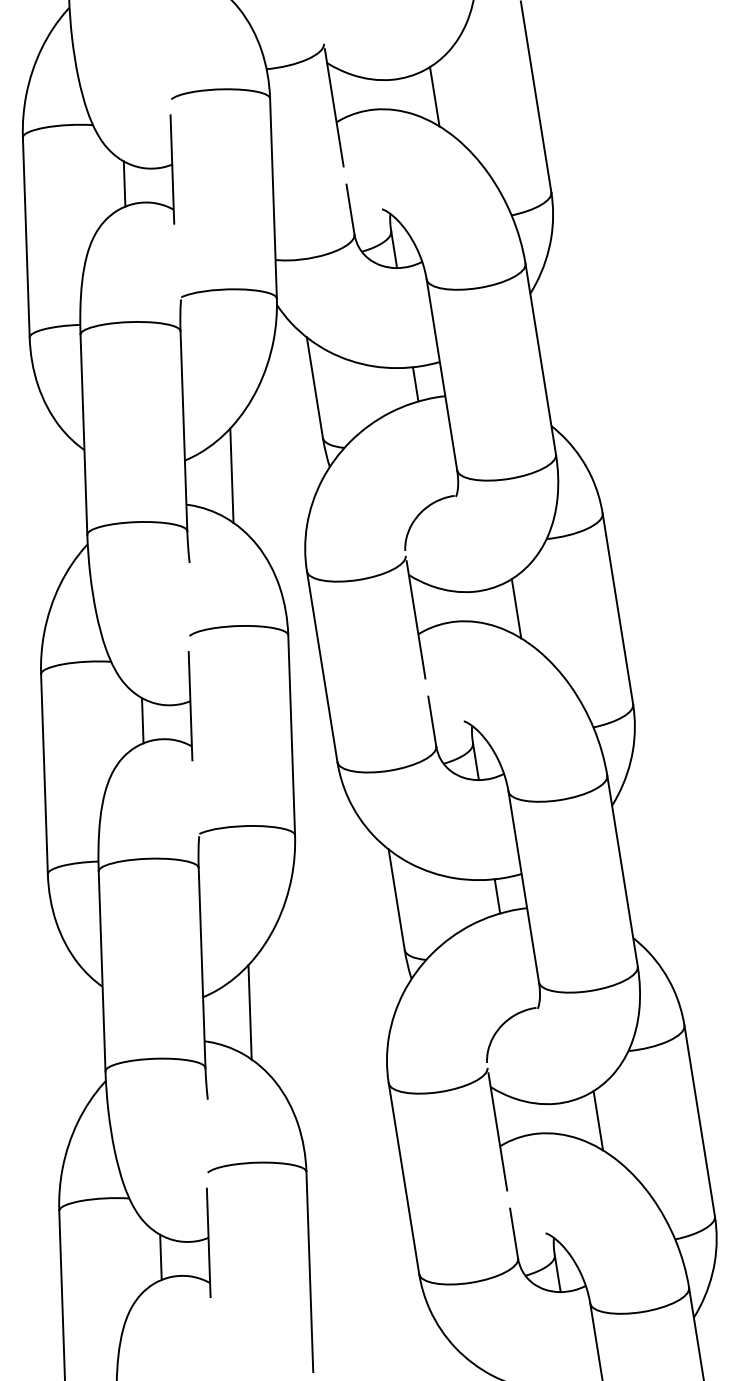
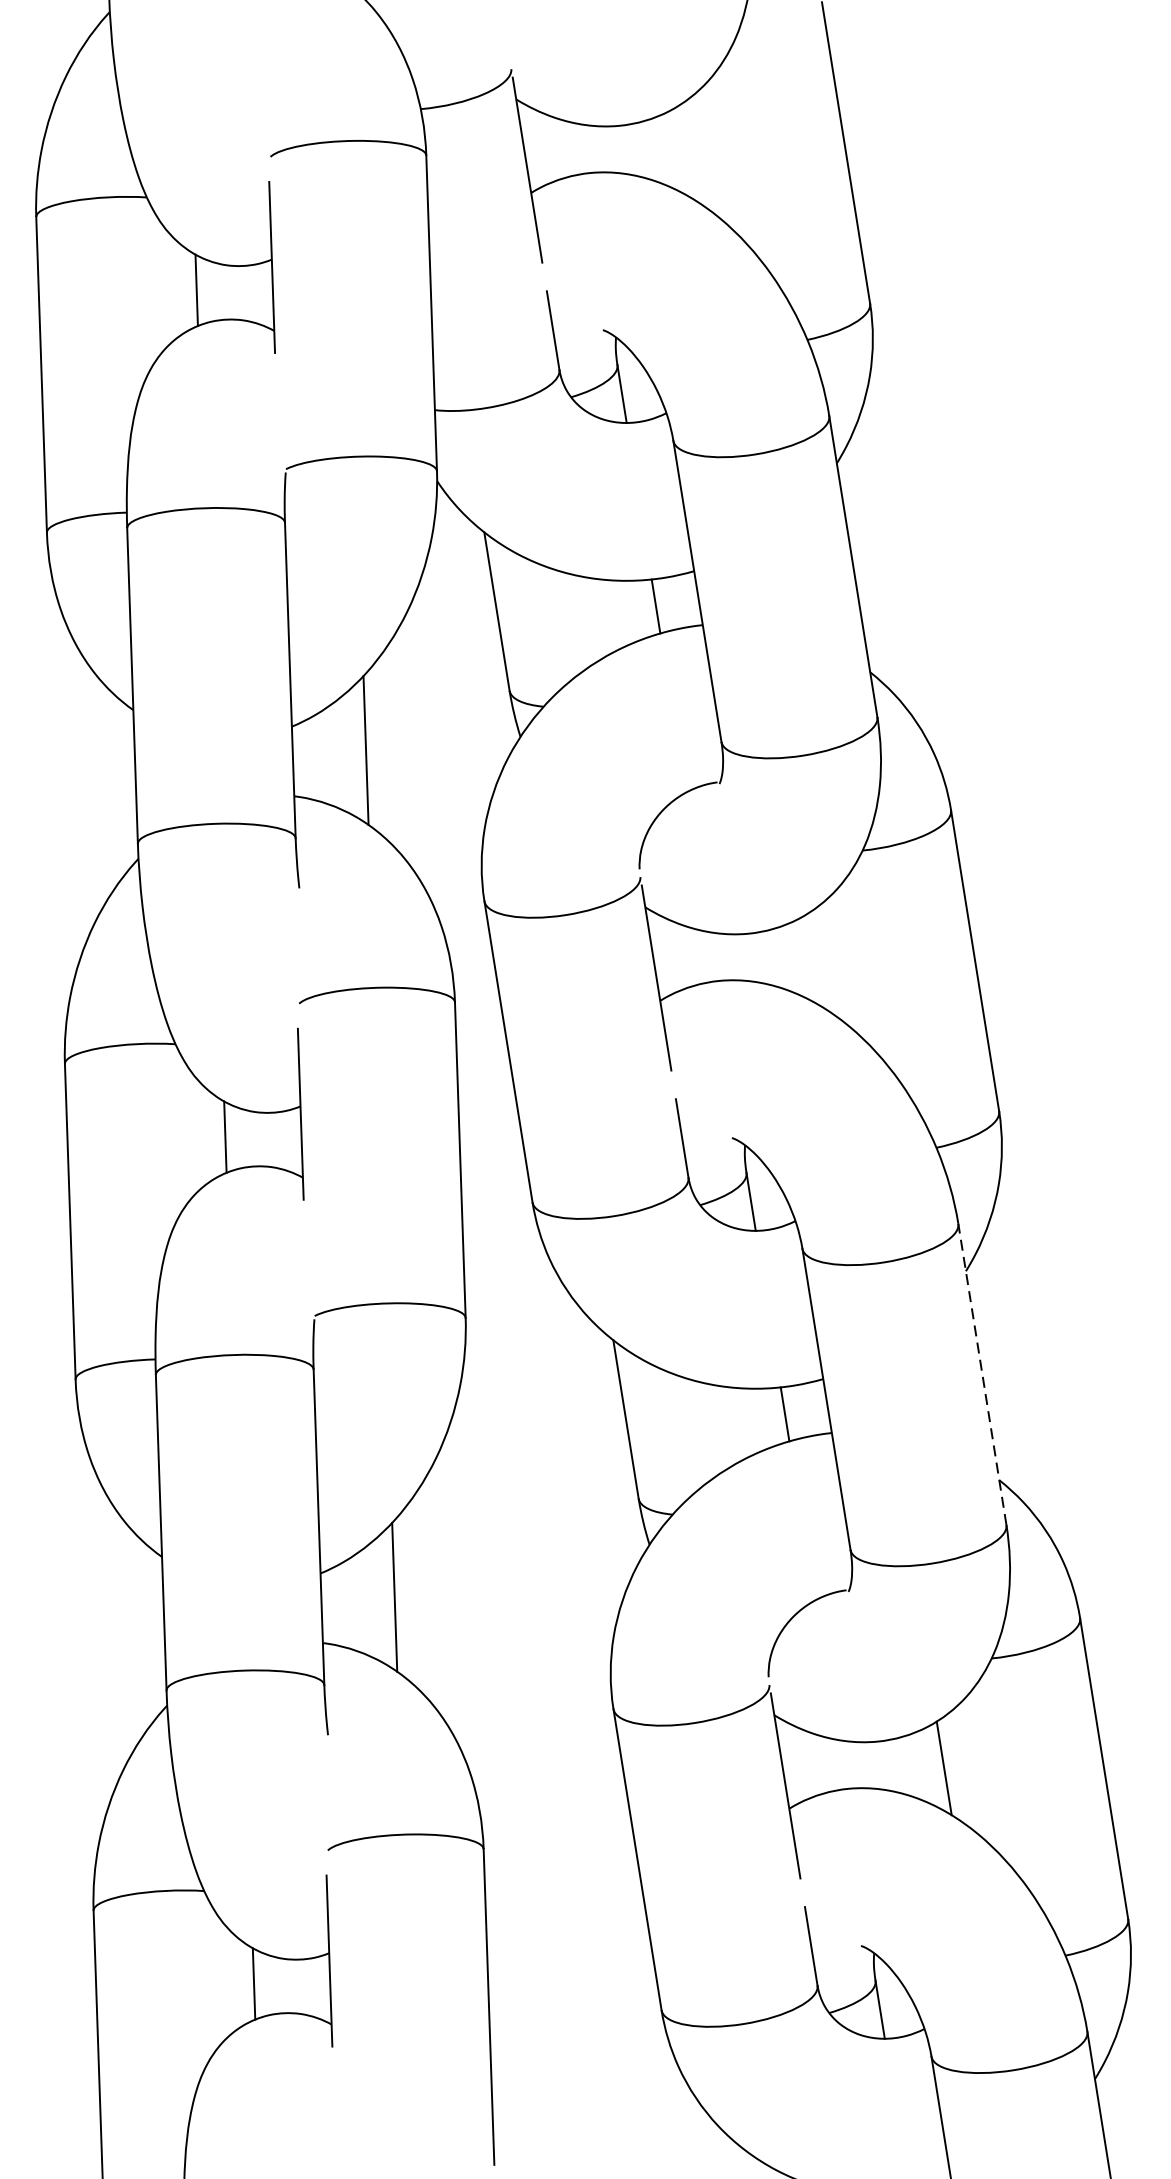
line: (434, 96) -> (685, 152), removed
line: (516, 608) -> (815, 960), removed
line: (622, 871) -> (982, 1375), solid -> dashed

